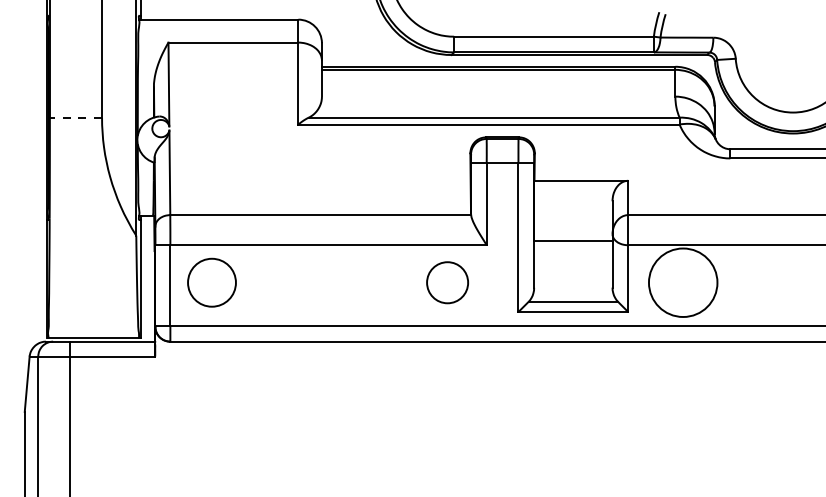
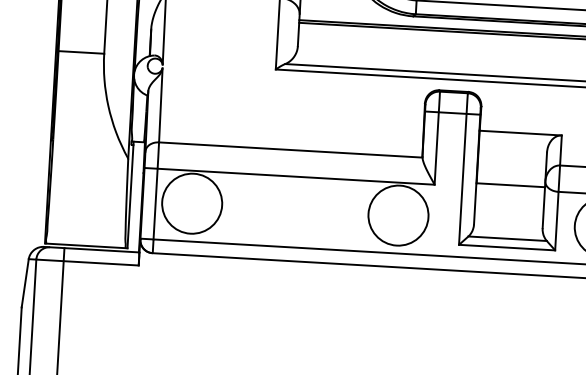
line: (75, 117) -> (80, 52), dashed -> solid
circle: (211, 282) -> (191, 203), size x1.43
circle: (447, 282) -> (398, 215), size x1.67

